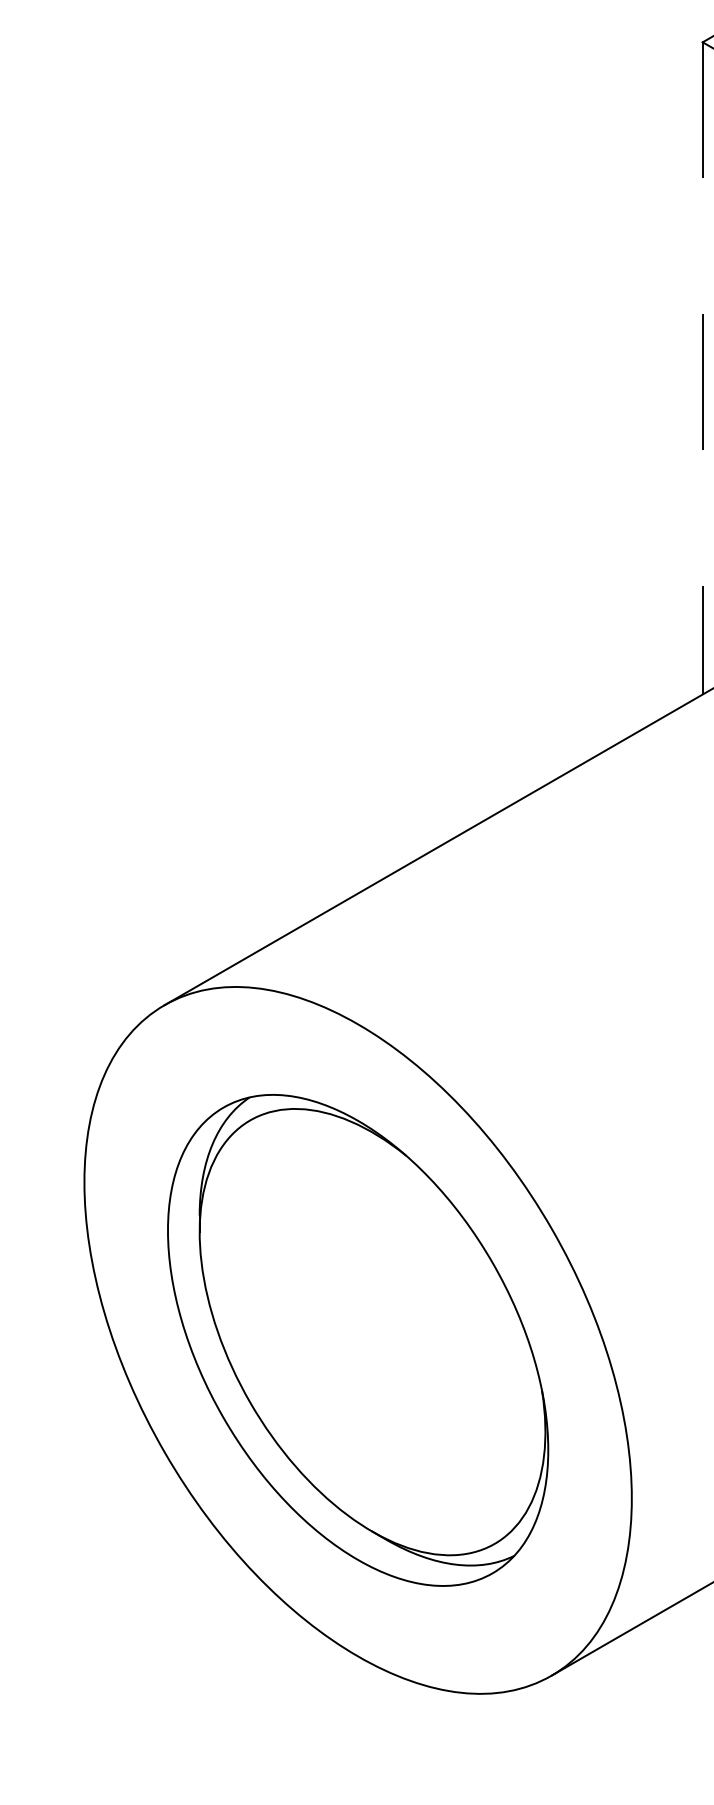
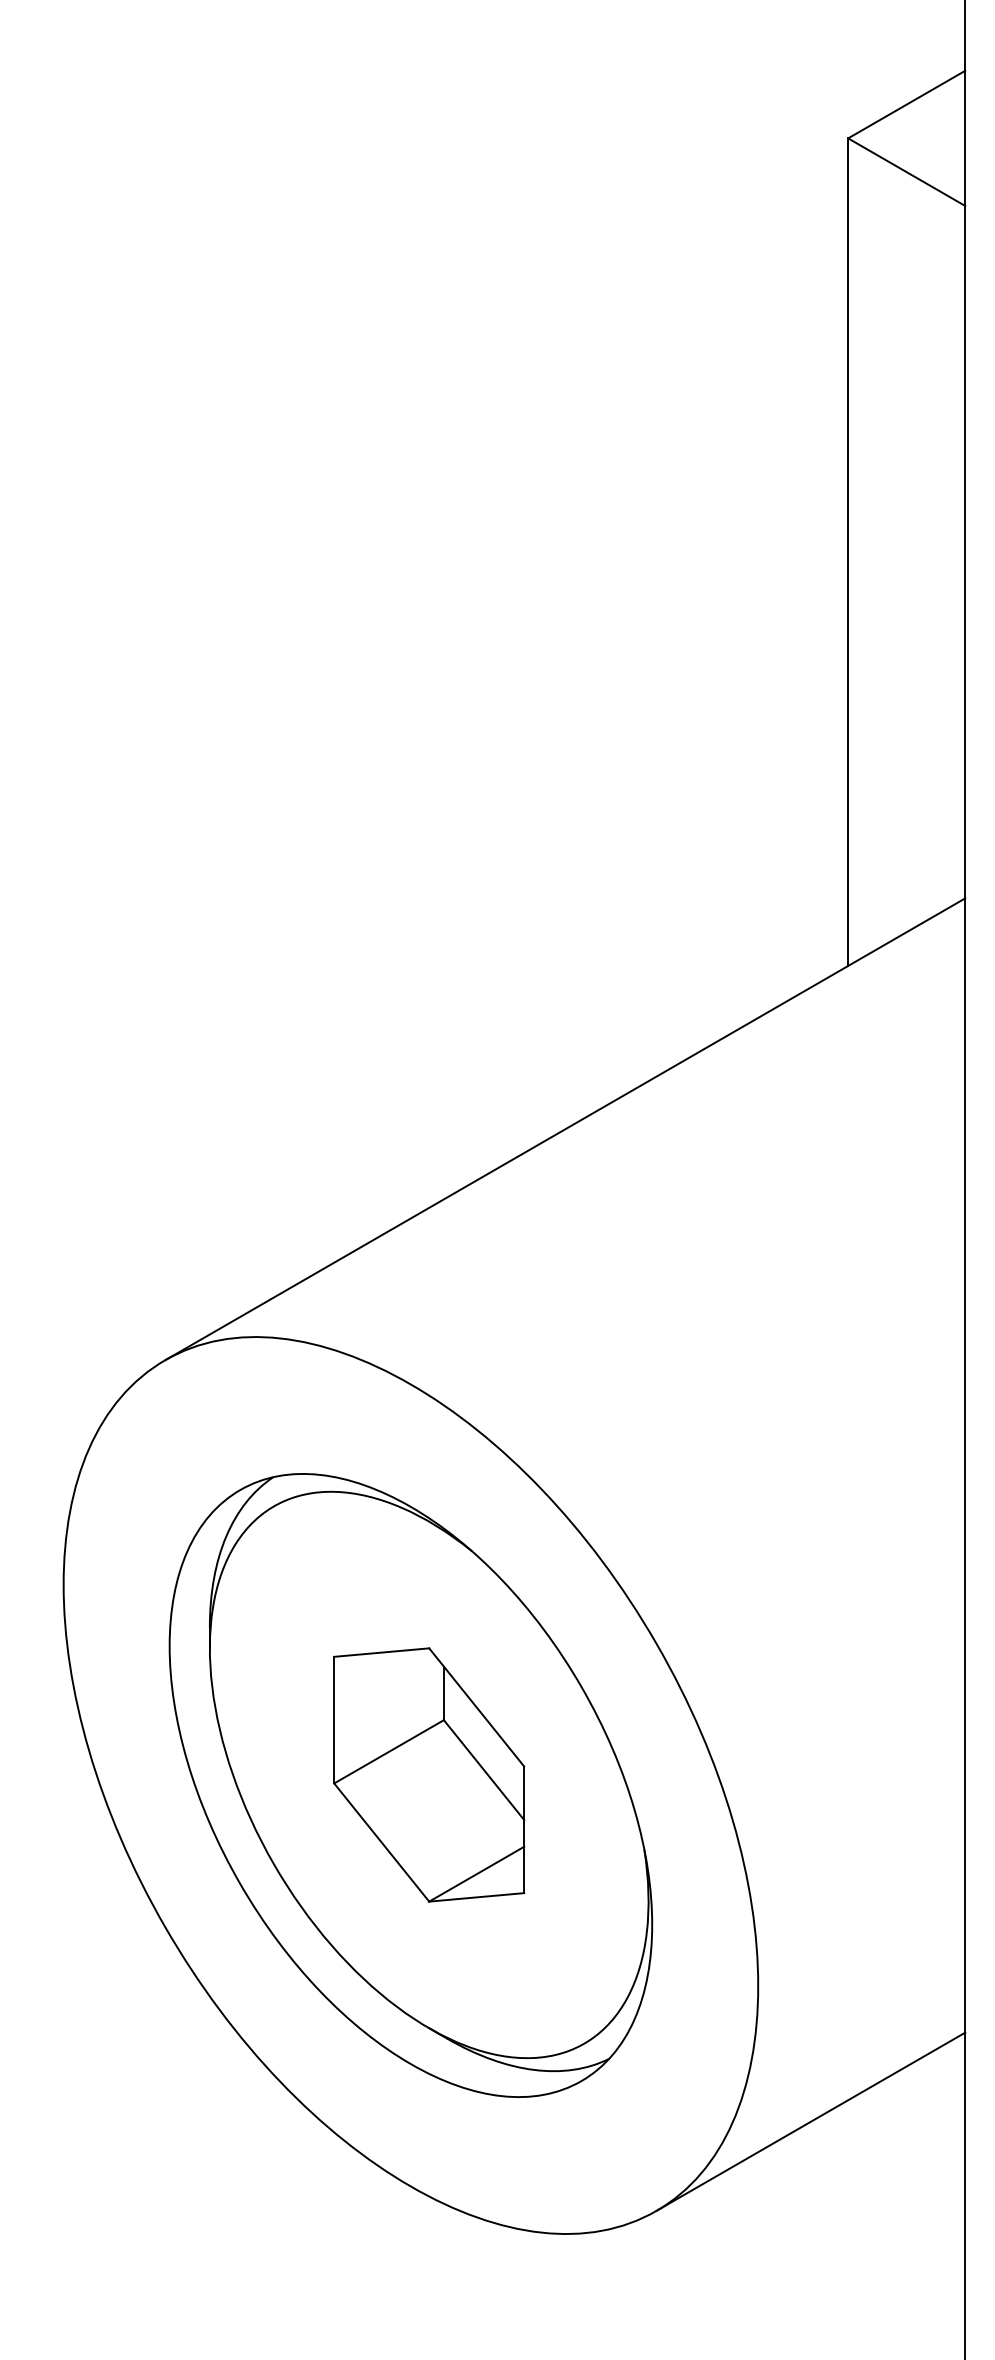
line: (702, 368) -> (848, 552), dashed -> solid
part: (372, 1331) -> (429, 1774), added

